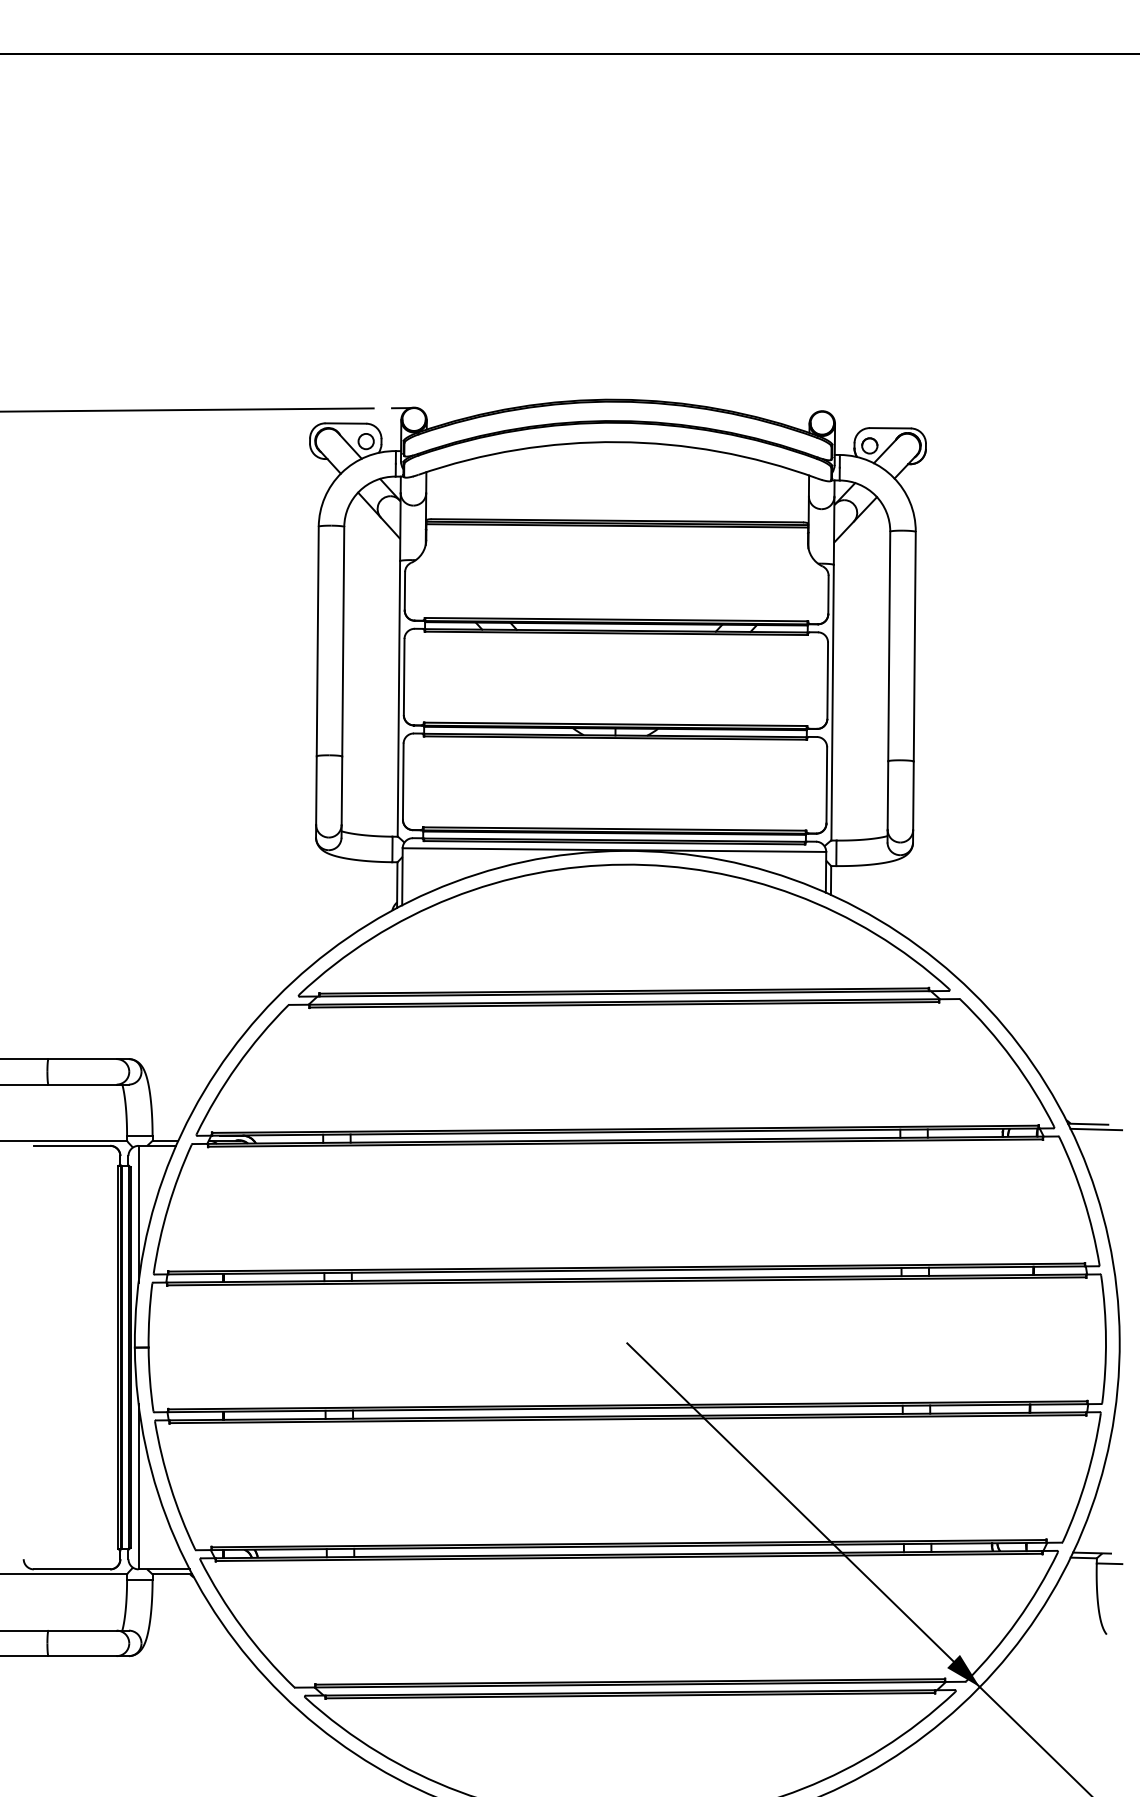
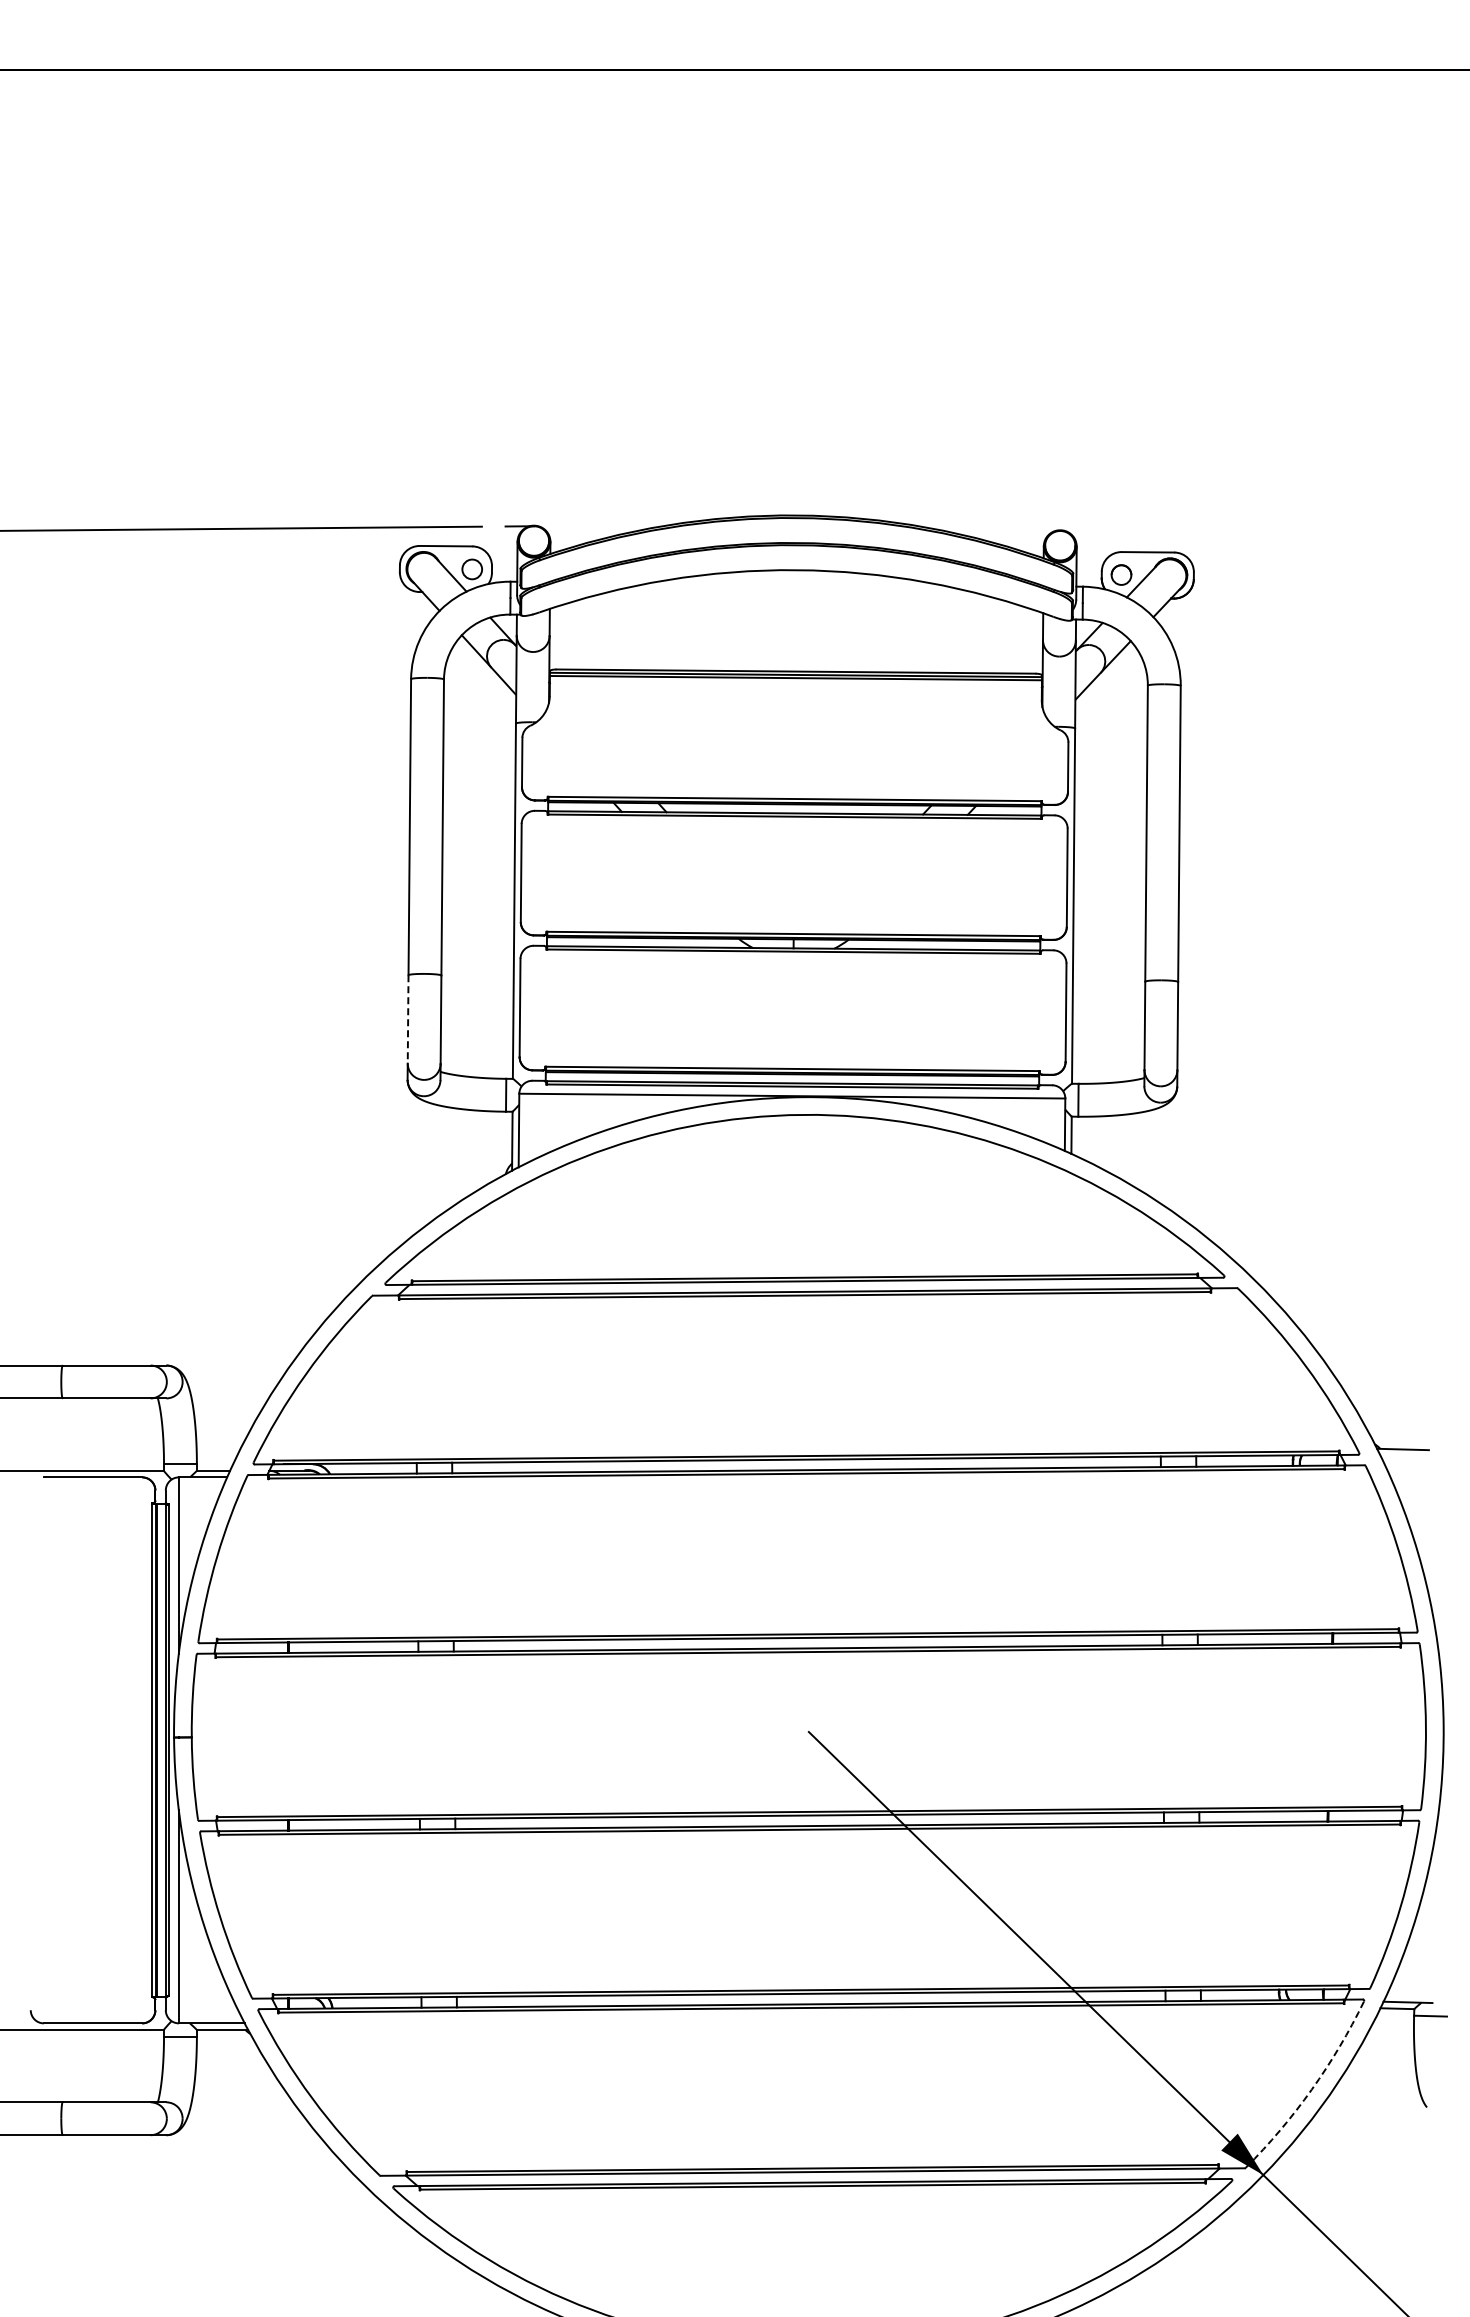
line: (316, 790) -> (408, 1019), solid -> dashed
line: (1096, 1129) -> (1413, 1456), removed
arc: (1017, 1620) -> (1311, 2089), solid -> dashed

